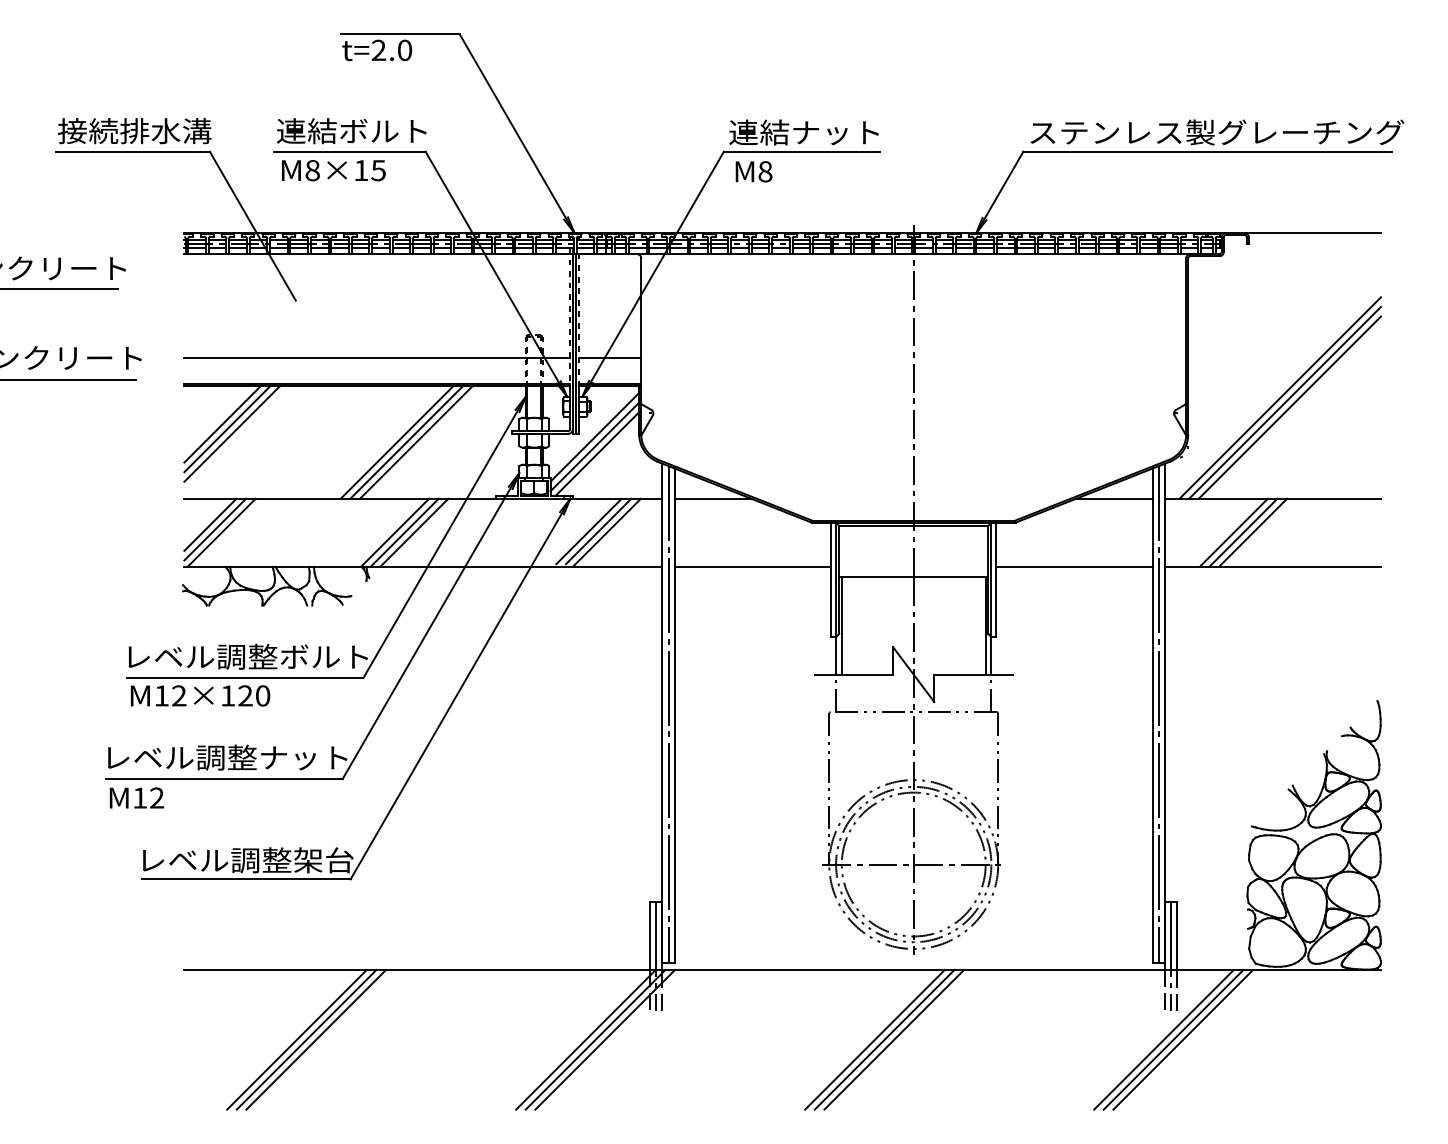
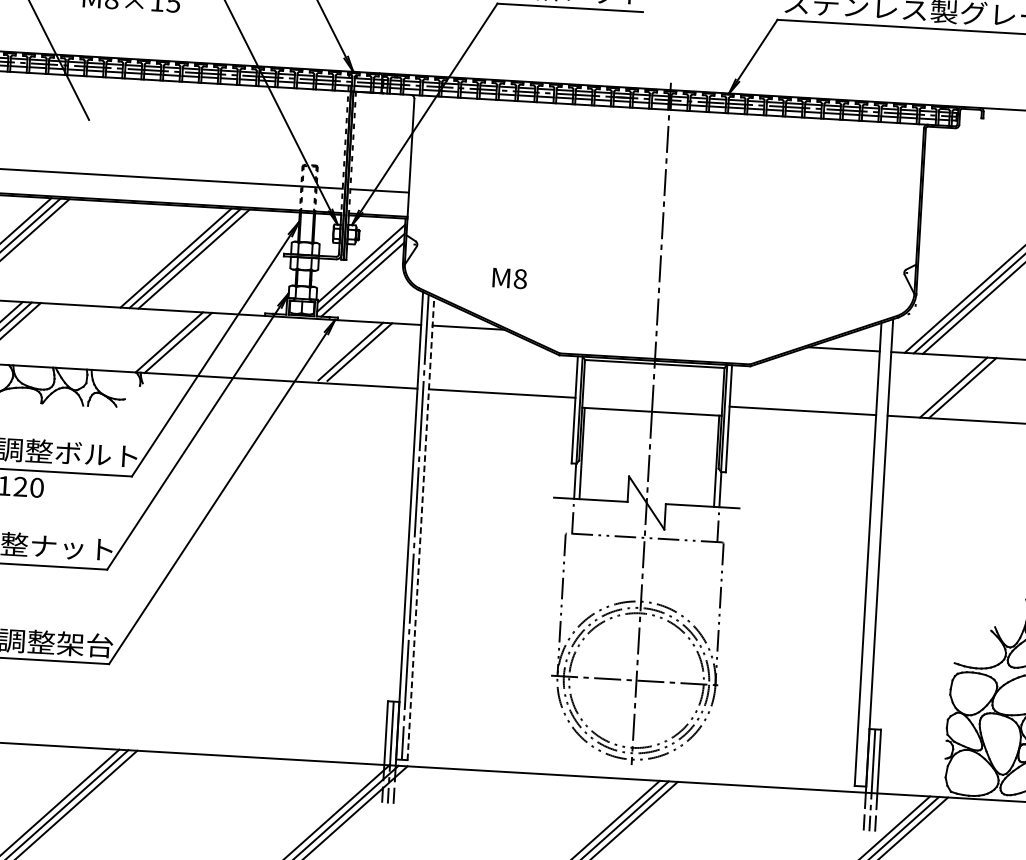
text: (753, 171) -> (509, 278), moved
line: (414, 532) -> (187, 343), removed
line: (606, 532) -> (367, 353), removed
line: (1252, 532) -> (971, 388), removed
line: (1158, 714) -> (873, 553), removed
line: (674, 715) -> (420, 528), solid -> dashed

